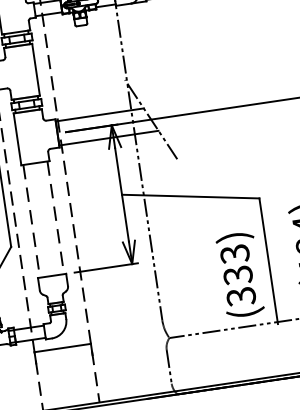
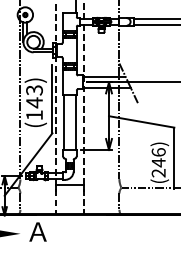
line: (55, 219) -> (75, 123), dashed -> solid
line: (32, 223) -> (64, 123), dashed -> solid
text: (237, 274) -> (158, 162), (333) -> (246)

